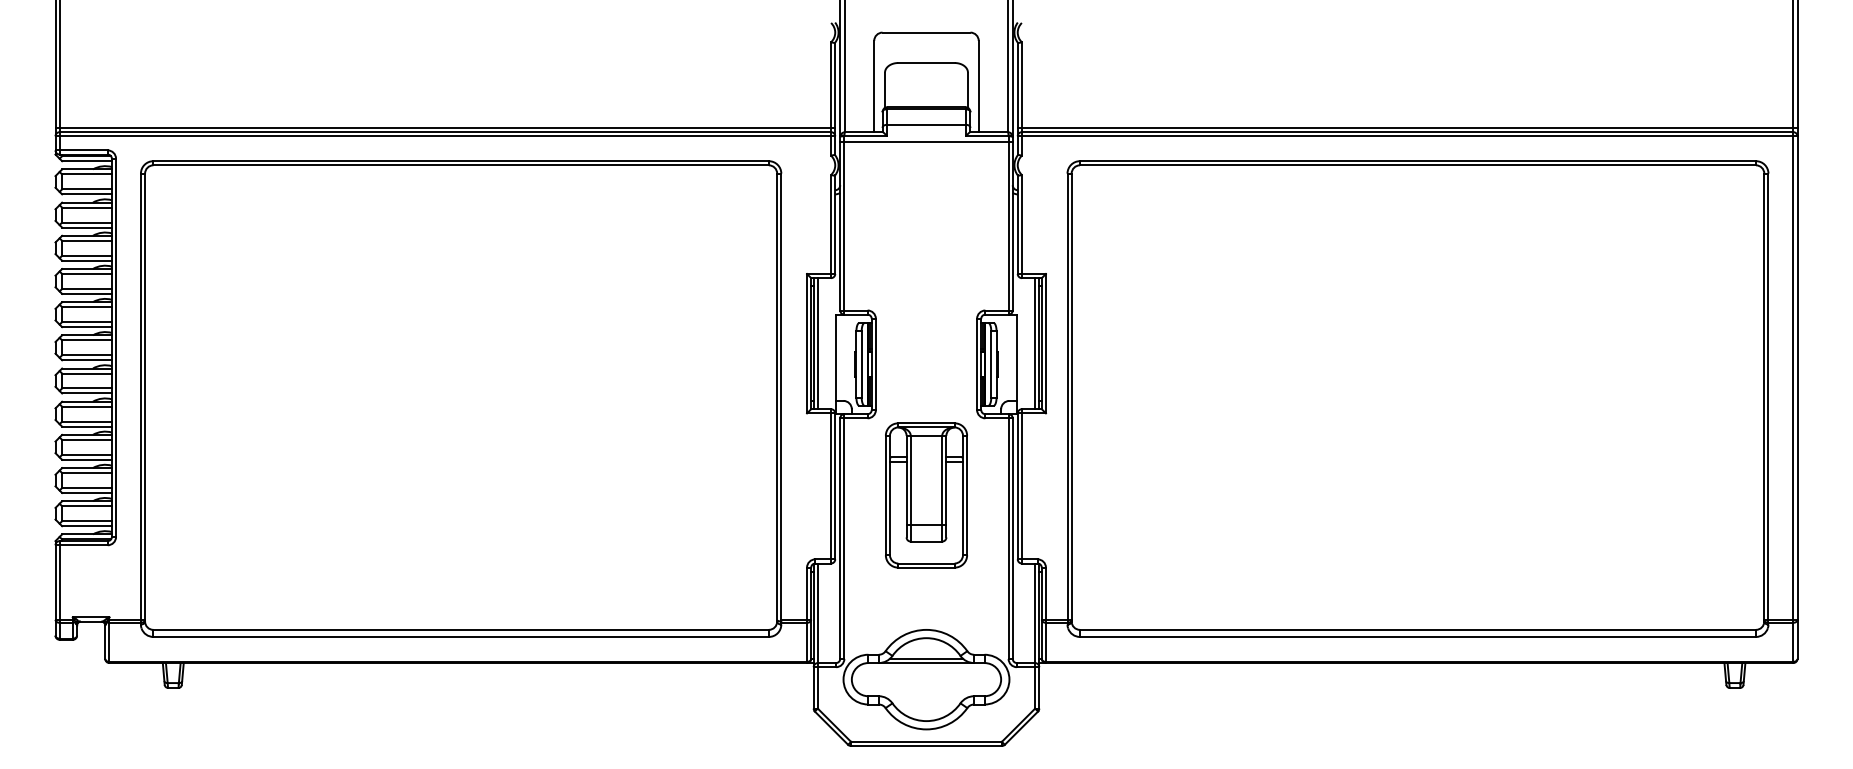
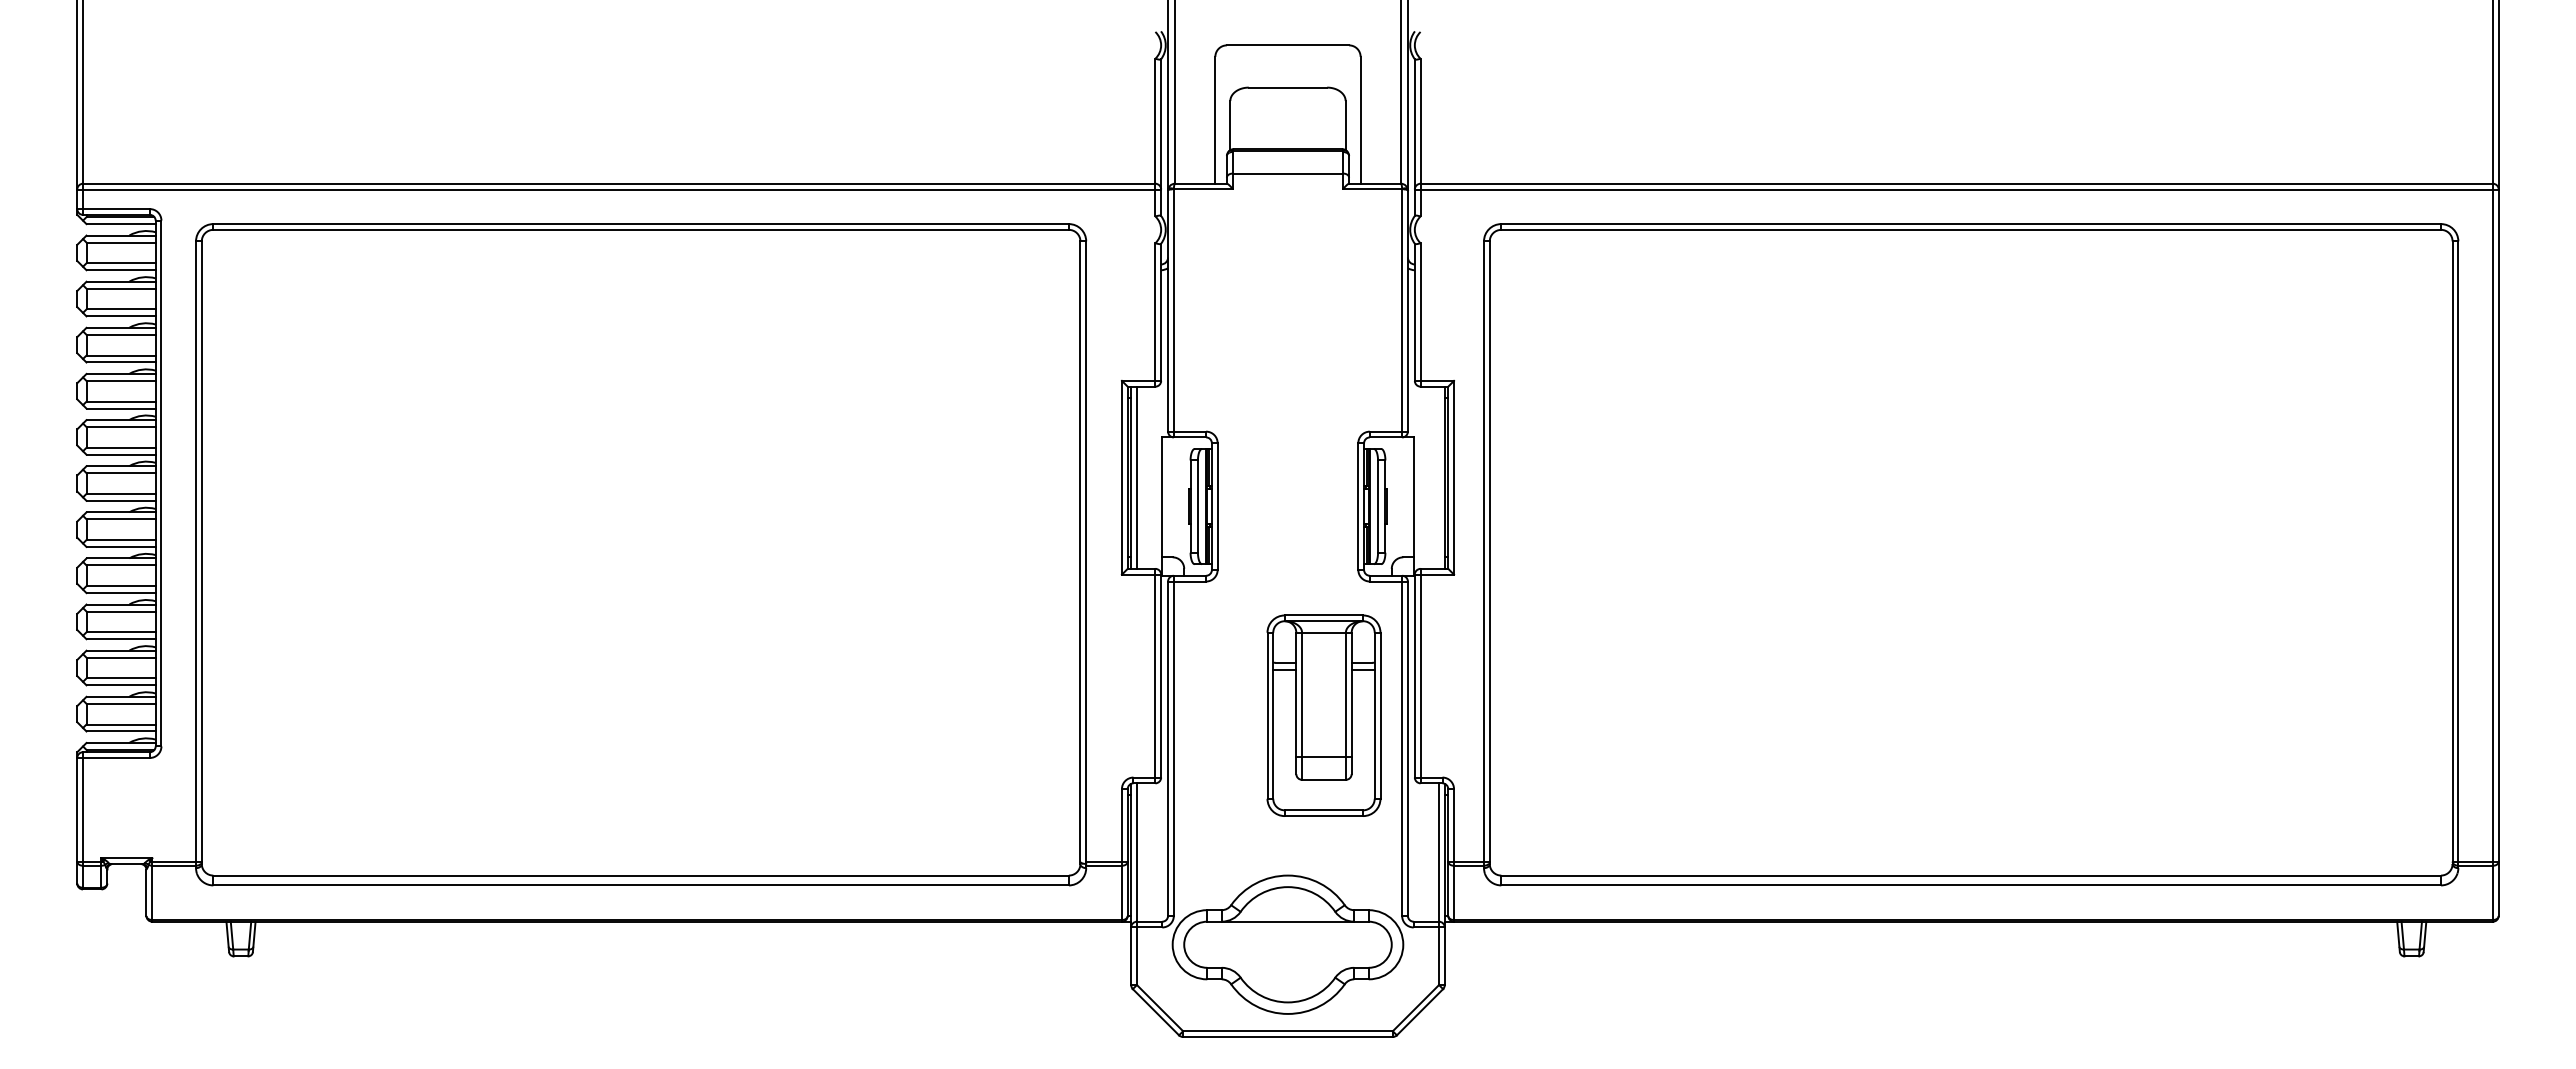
line: (445, 127) -> (619, 177), removed
line: (1407, 127) -> (1956, 177), removed
line: (926, 142) -> (1287, 198), removed
line: (1035, 343) -> (1439, 477), removed
part: (926, 495) -> (1323, 715), moved
line: (926, 658) -> (1287, 915), removed

